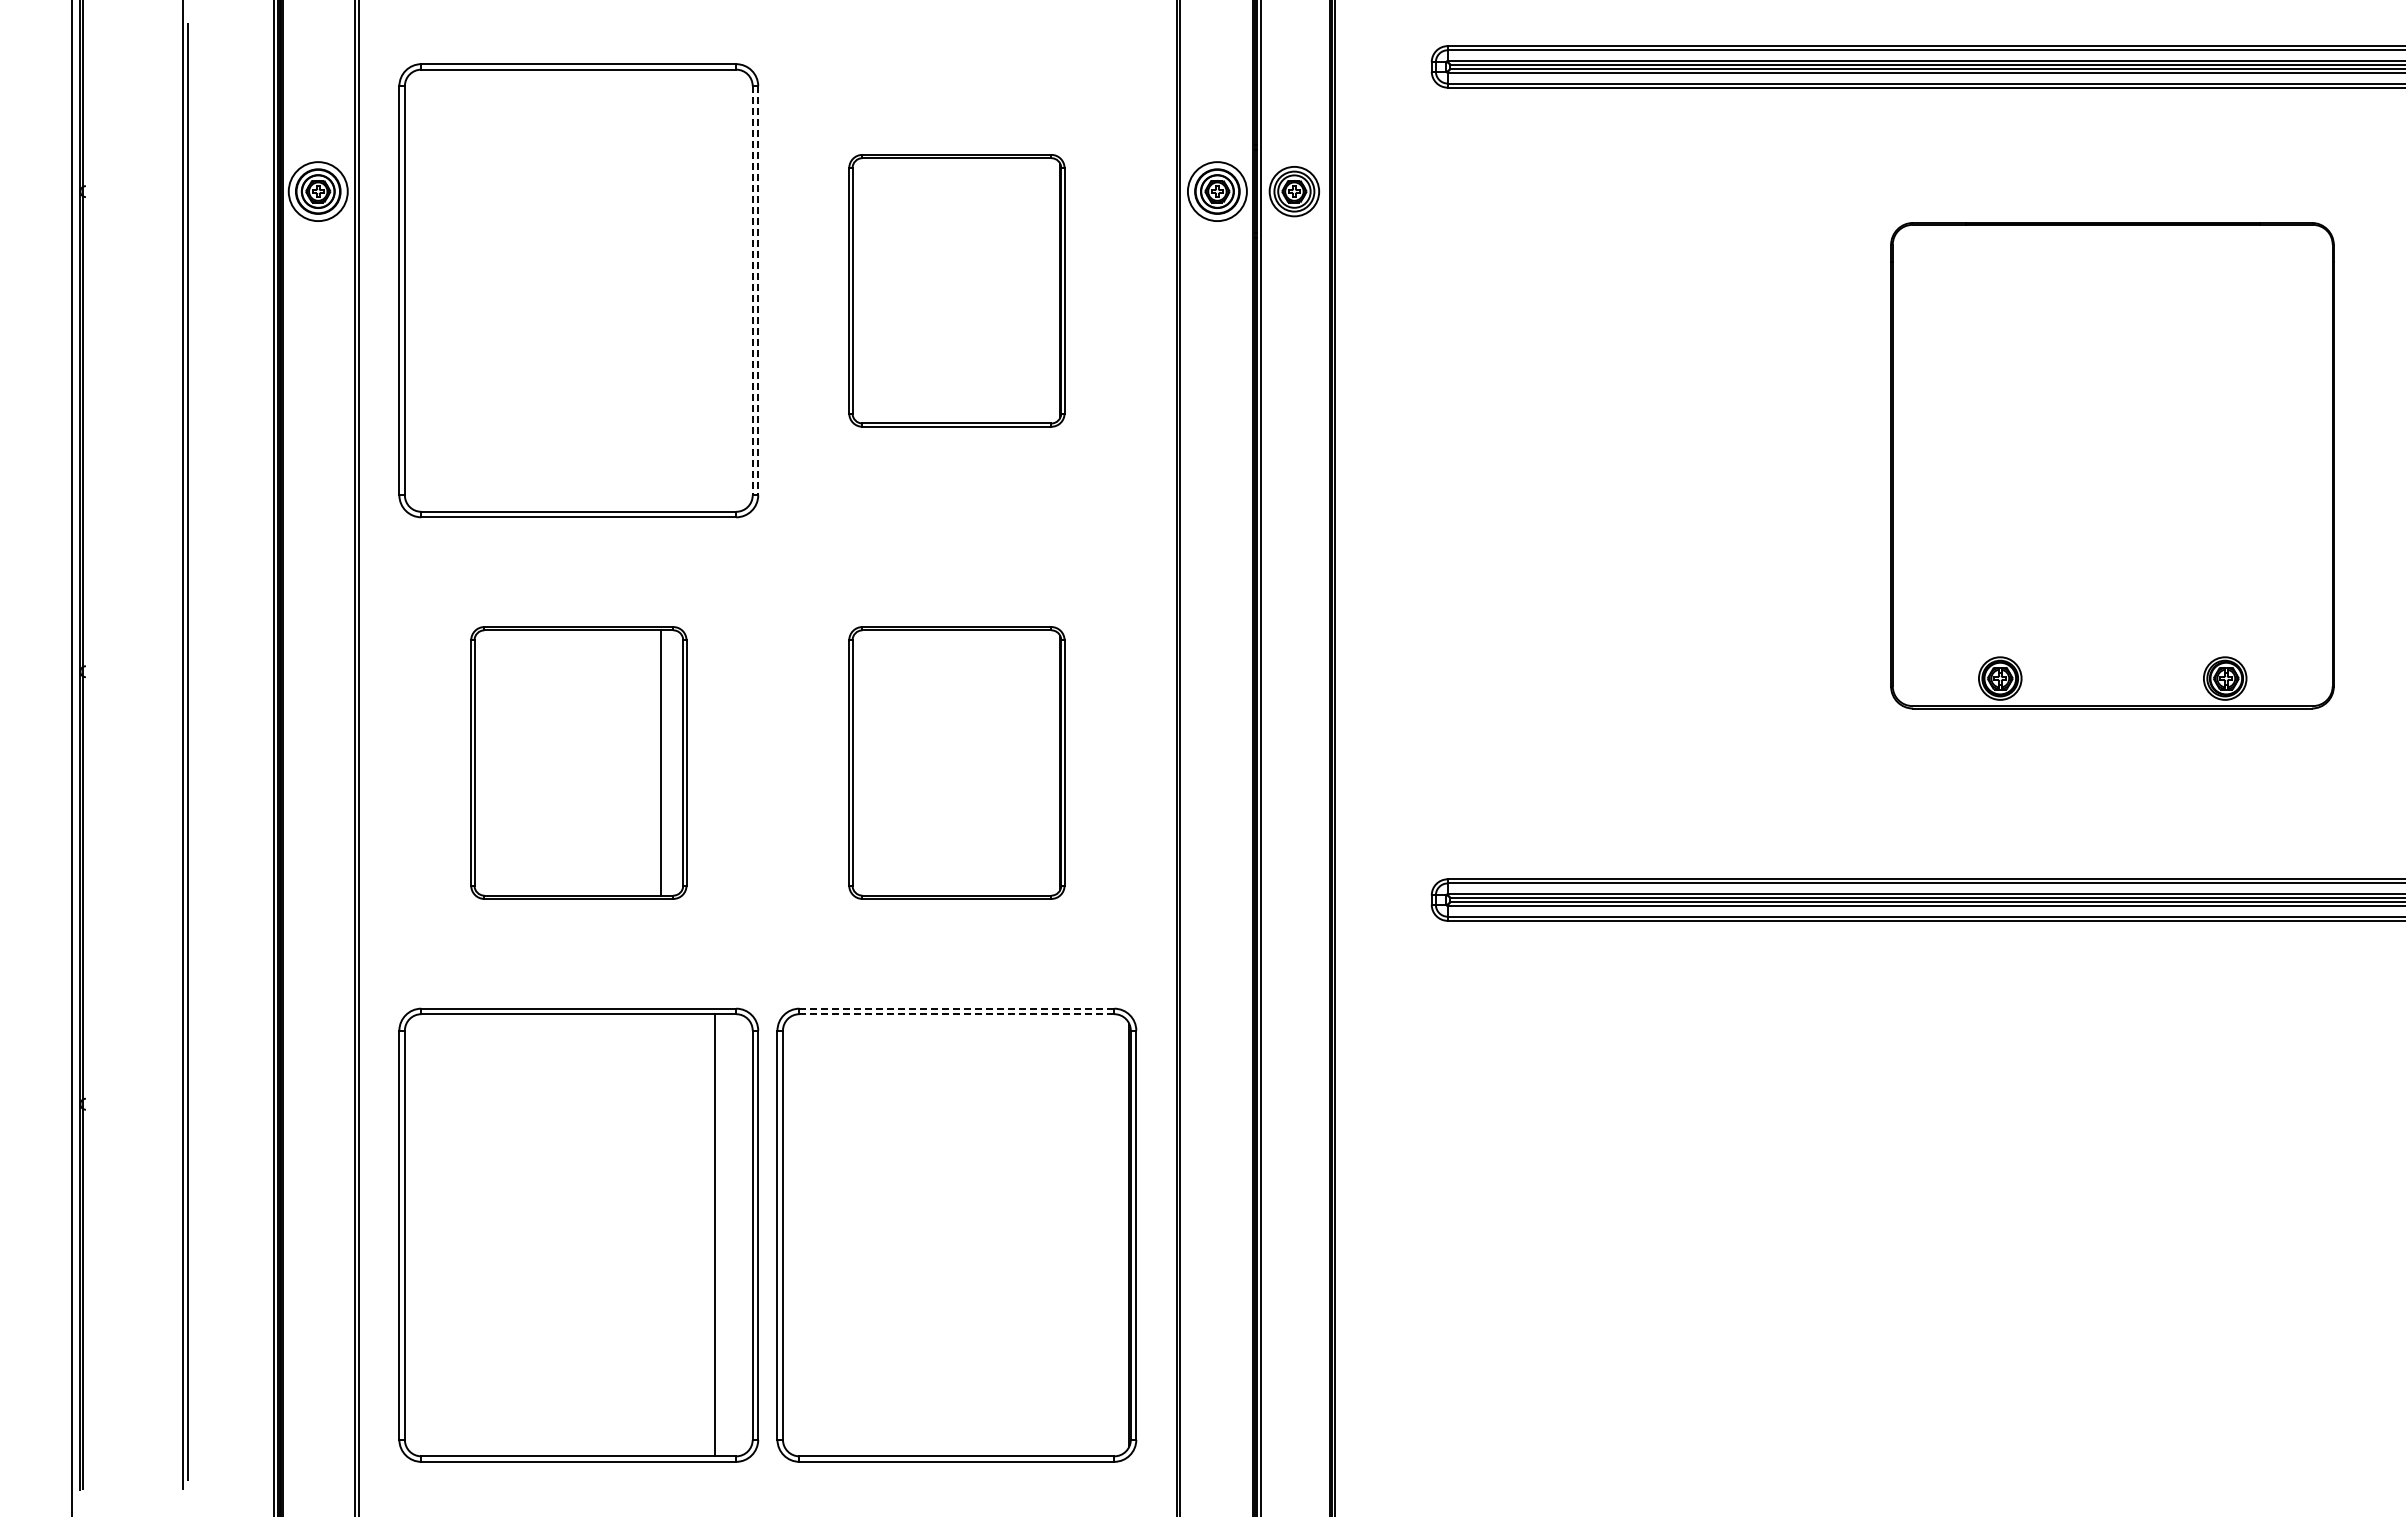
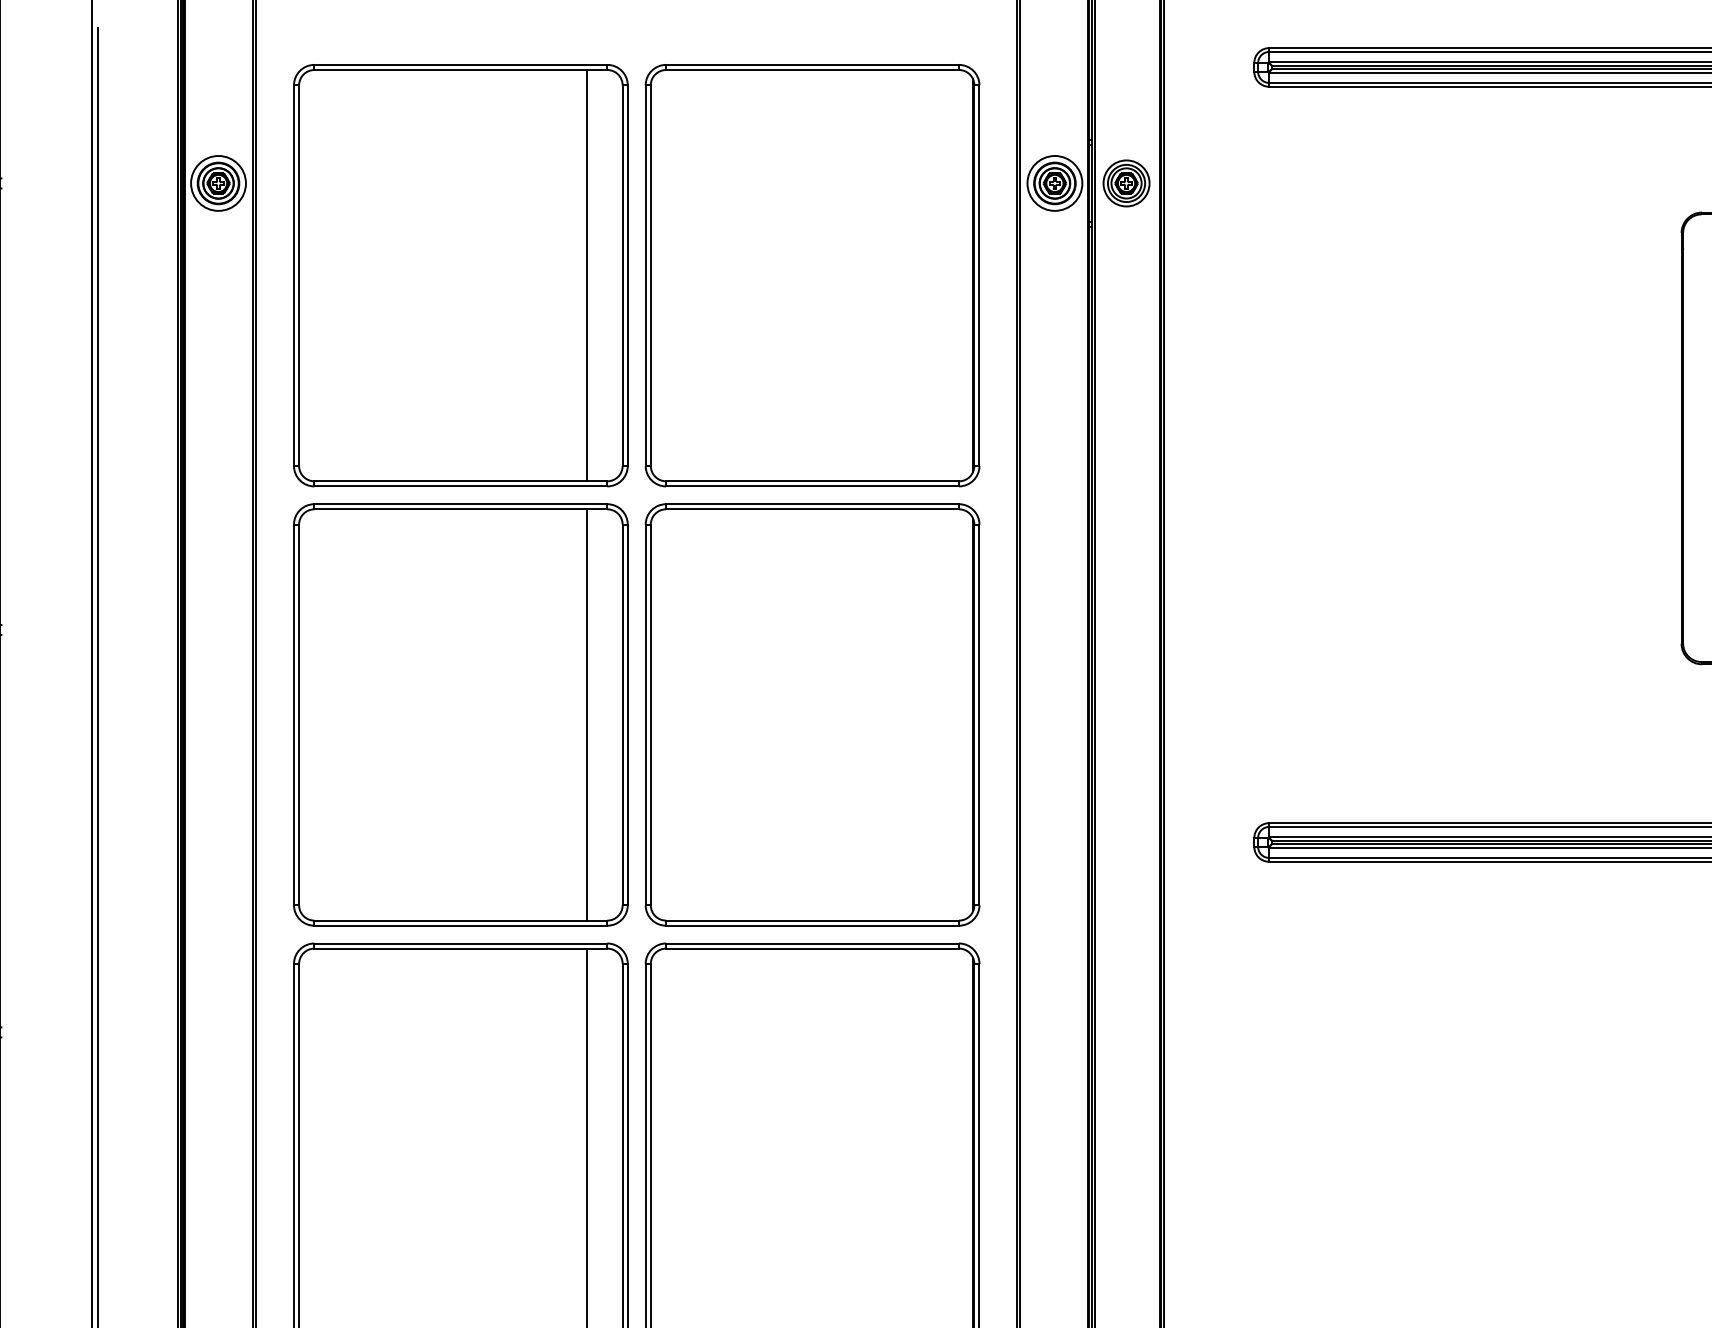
line: (714, 290) -> (587, 275), added
line: (752, 290) -> (622, 275), dashed -> solid
line: (758, 290) -> (628, 275), dashed -> solid
part: (956, 290) -> (812, 275), size x1.67
part: (578, 762) -> (460, 714), size x1.67
part: (956, 762) -> (812, 714), size x1.67
line: (957, 1008) -> (813, 943), dashed -> solid
line: (957, 1014) -> (813, 948), dashed -> solid

